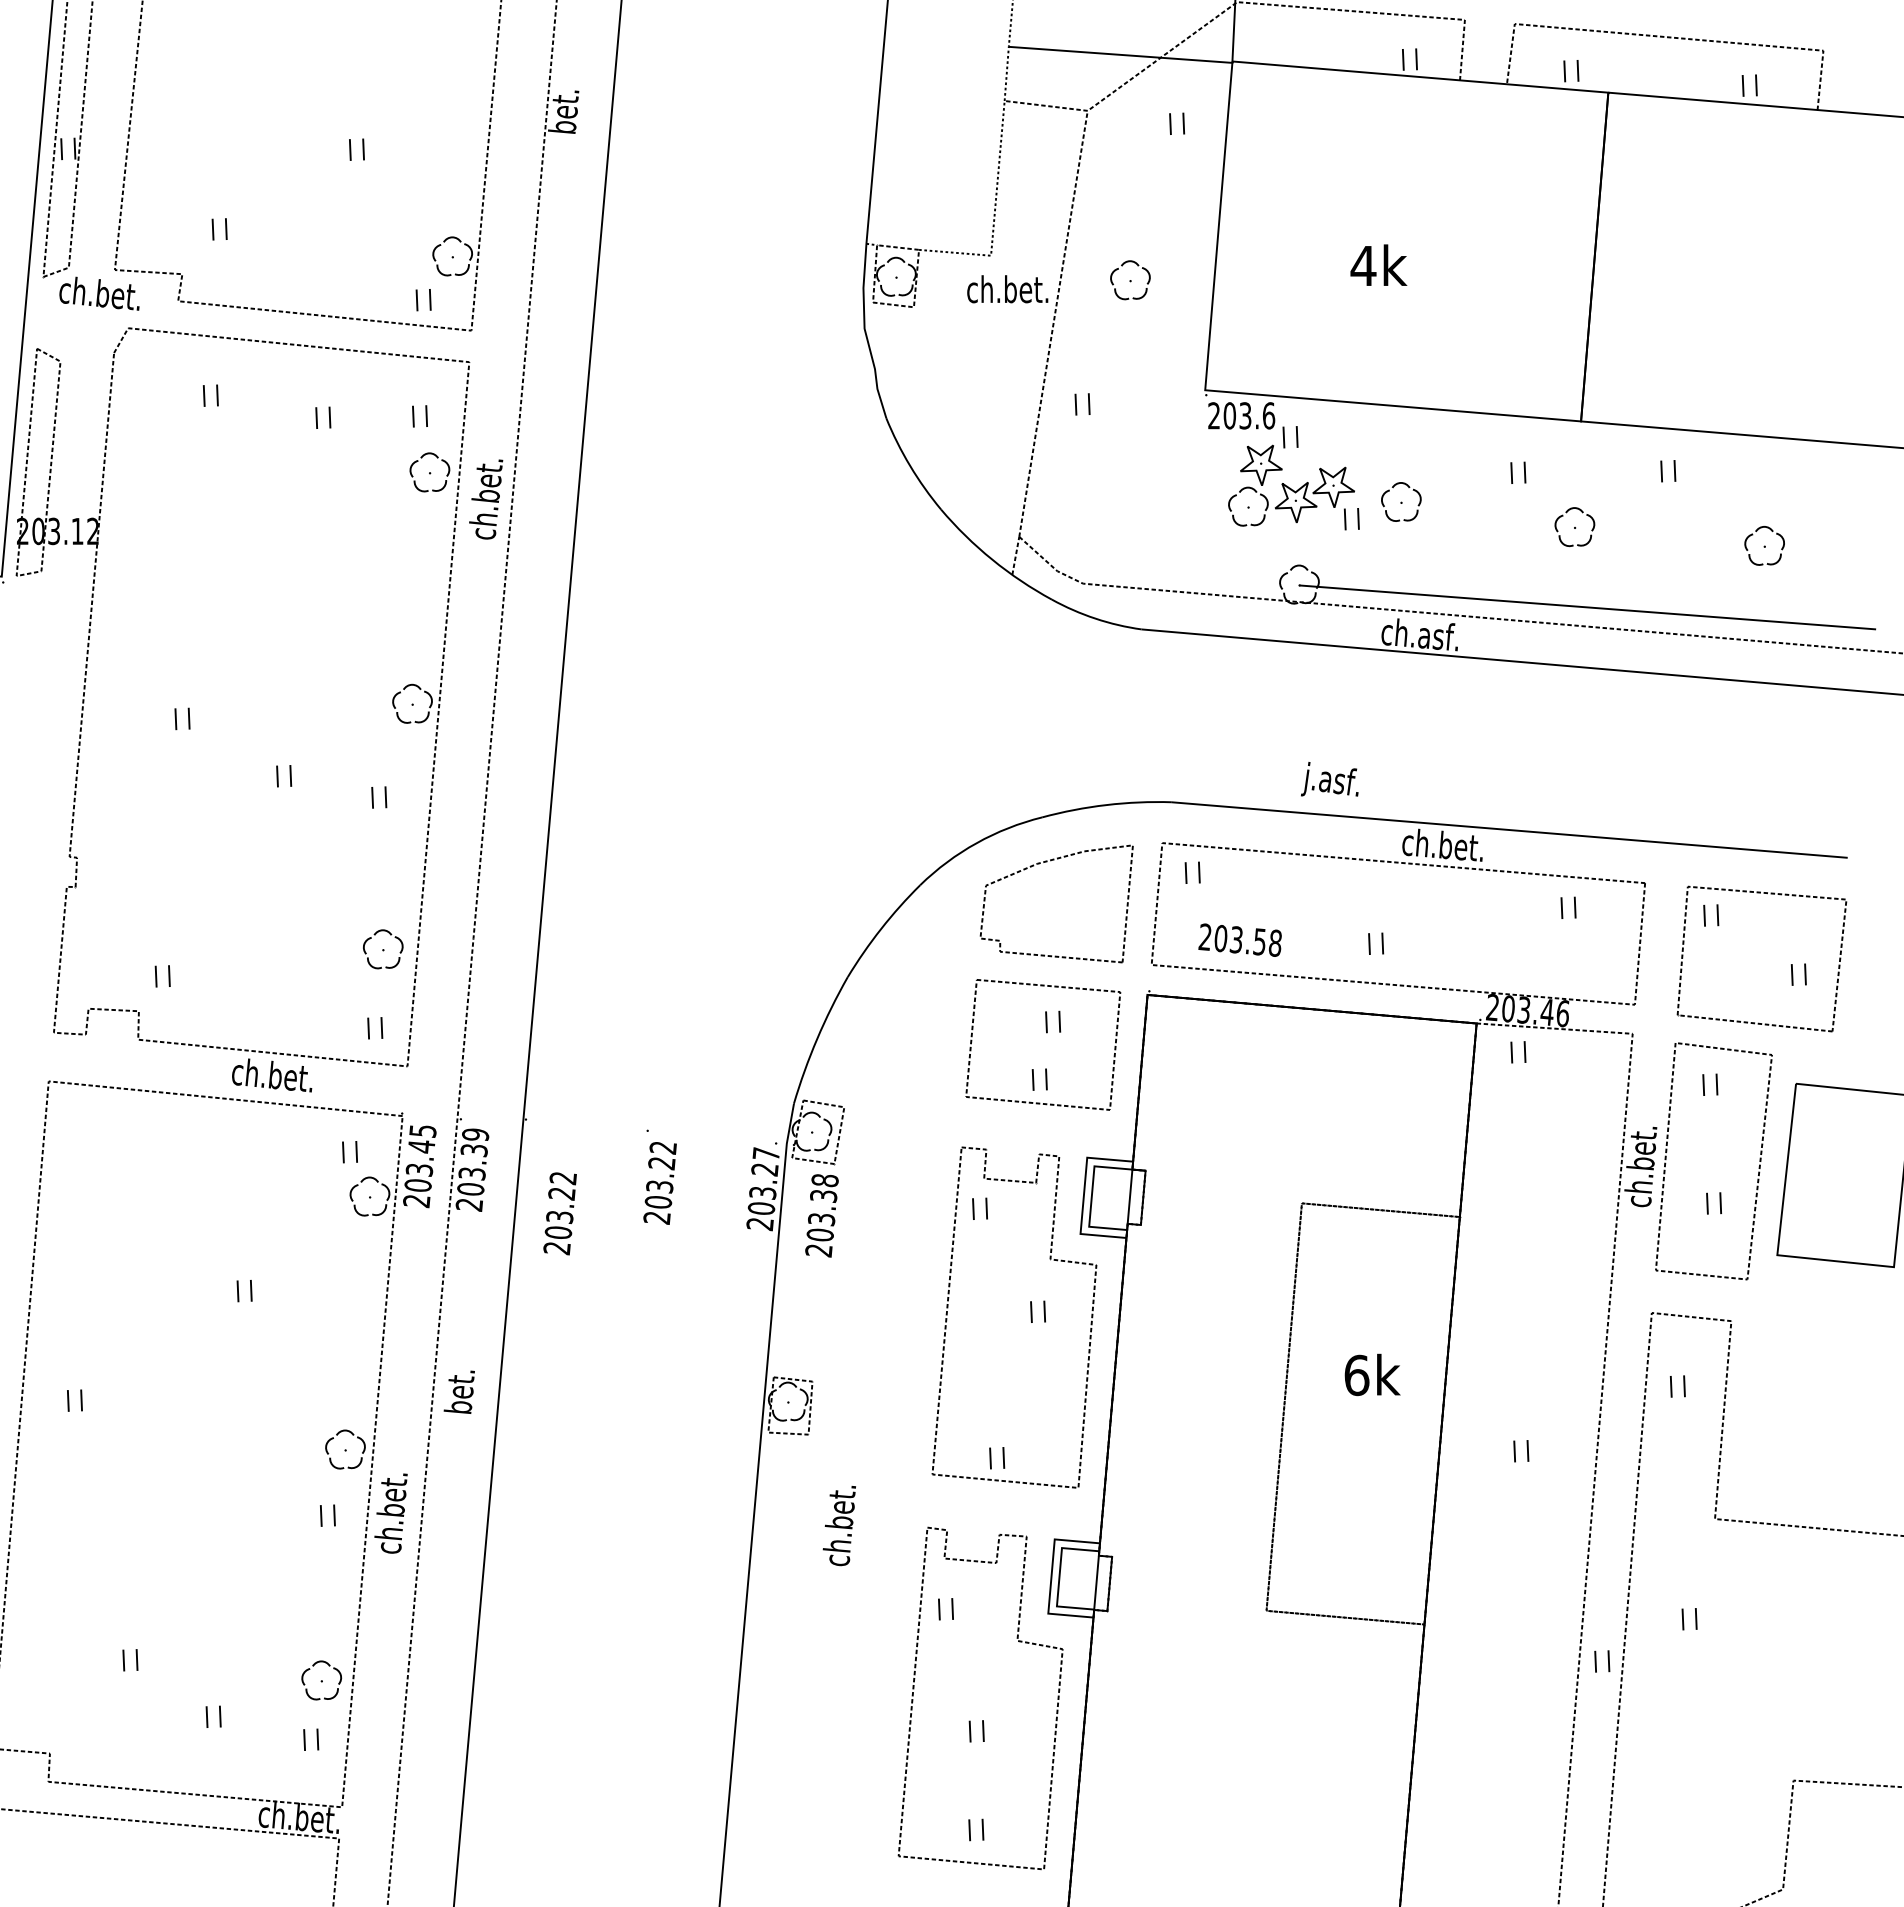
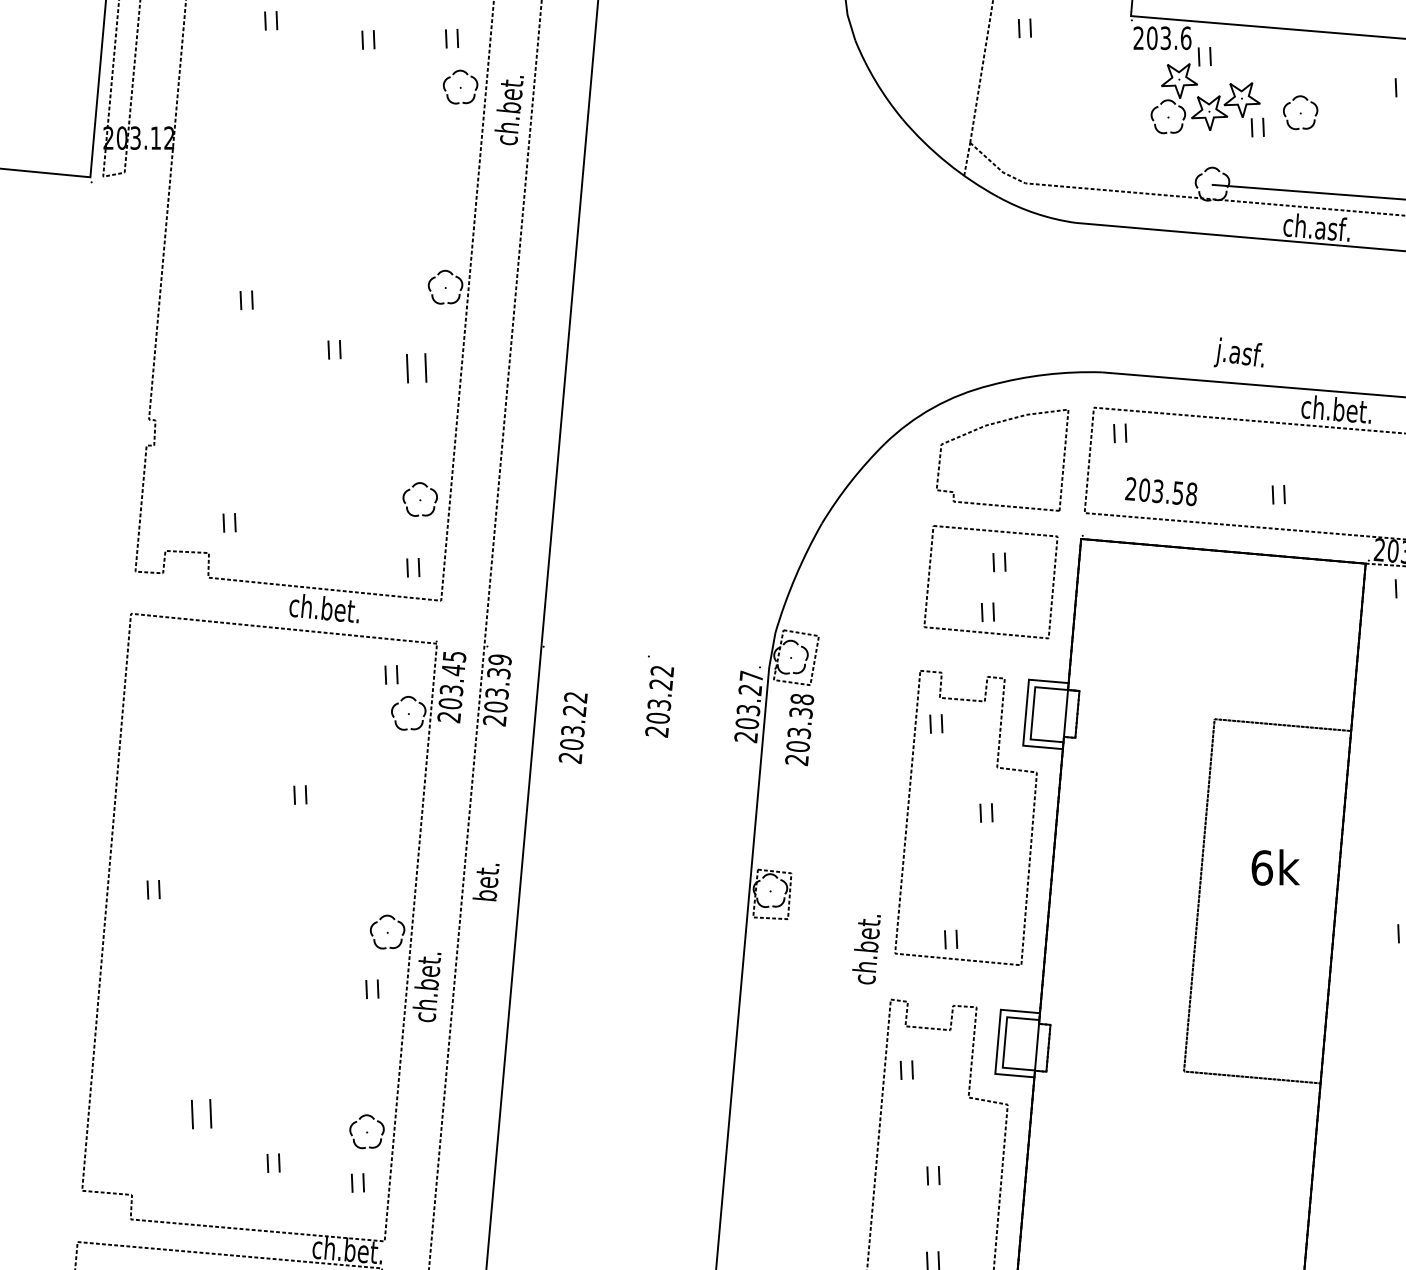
part: (379, 797) -> (417, 368), size x1.6
text: (838, 1526) -> (865, 950), moved
part: (130, 1660) -> (201, 1114), size x1.6

